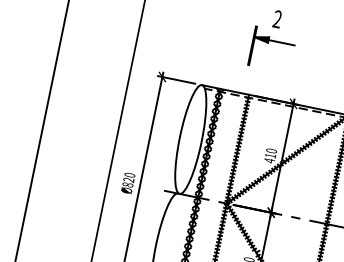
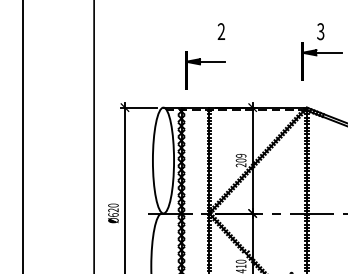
part: (268, 43) -> (200, 65), moved
text: (269, 155) -> (240, 160), 410 -> 209
text: (128, 184) -> (113, 214), Ø820 -> Ø620

